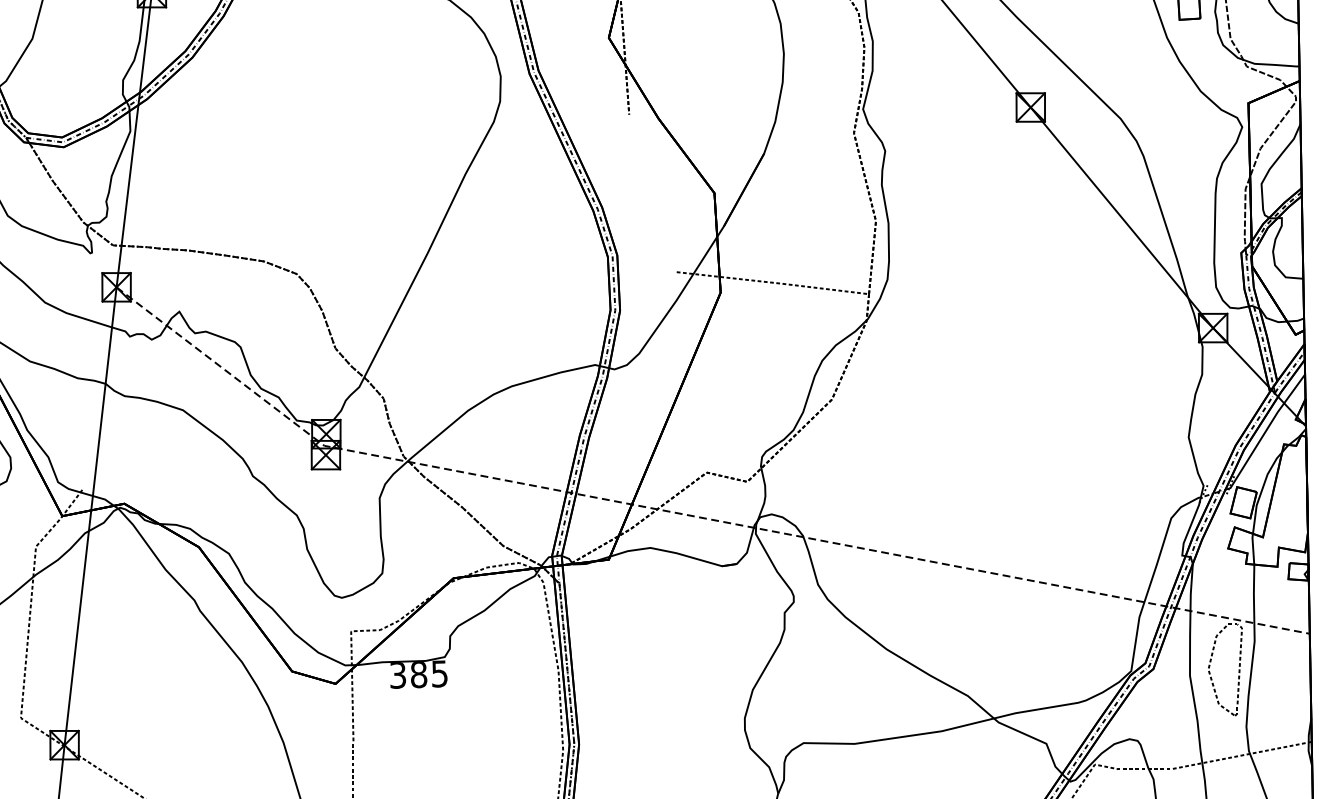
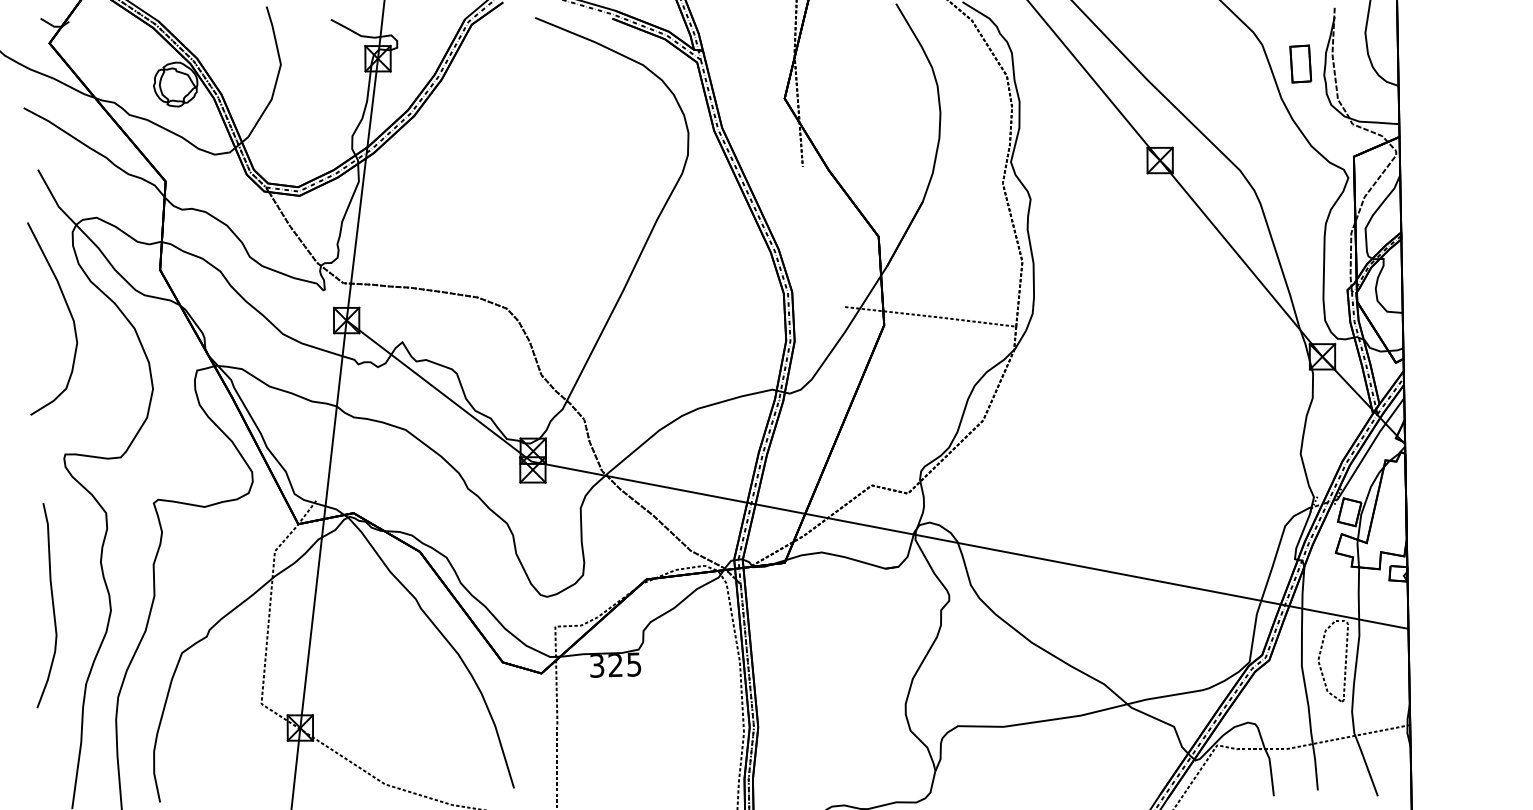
line: (688, 515) -> (855, 523), dashed -> solid
text: (418, 674) -> (615, 665), 385 -> 325

